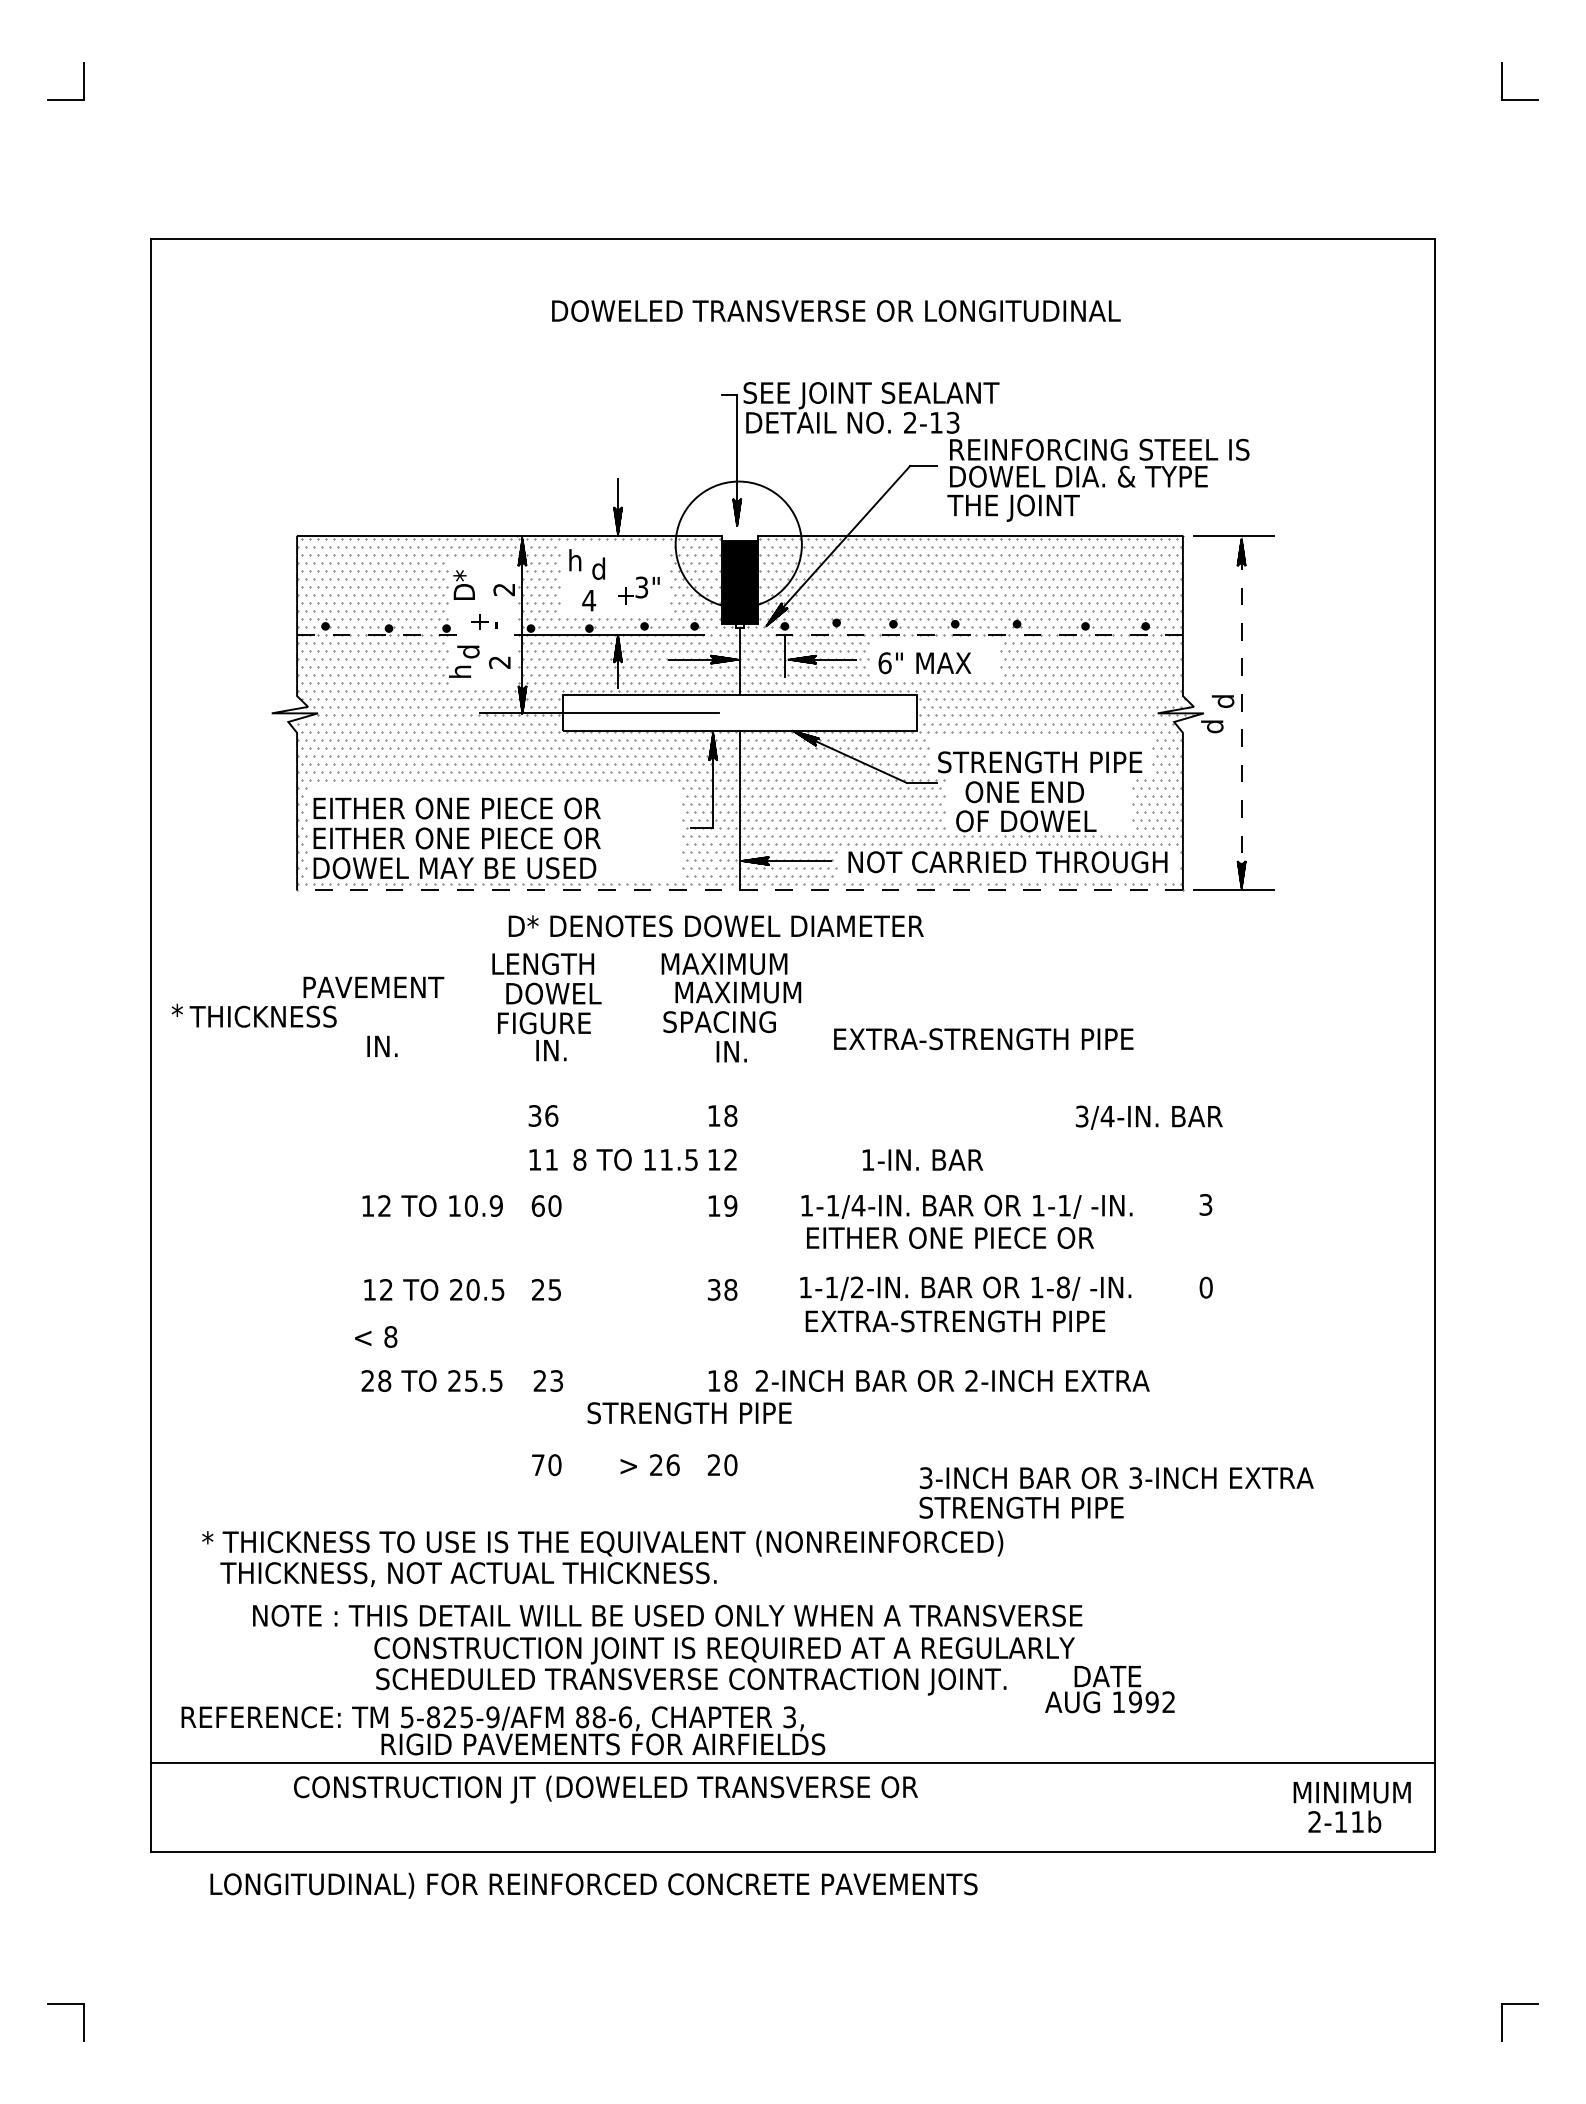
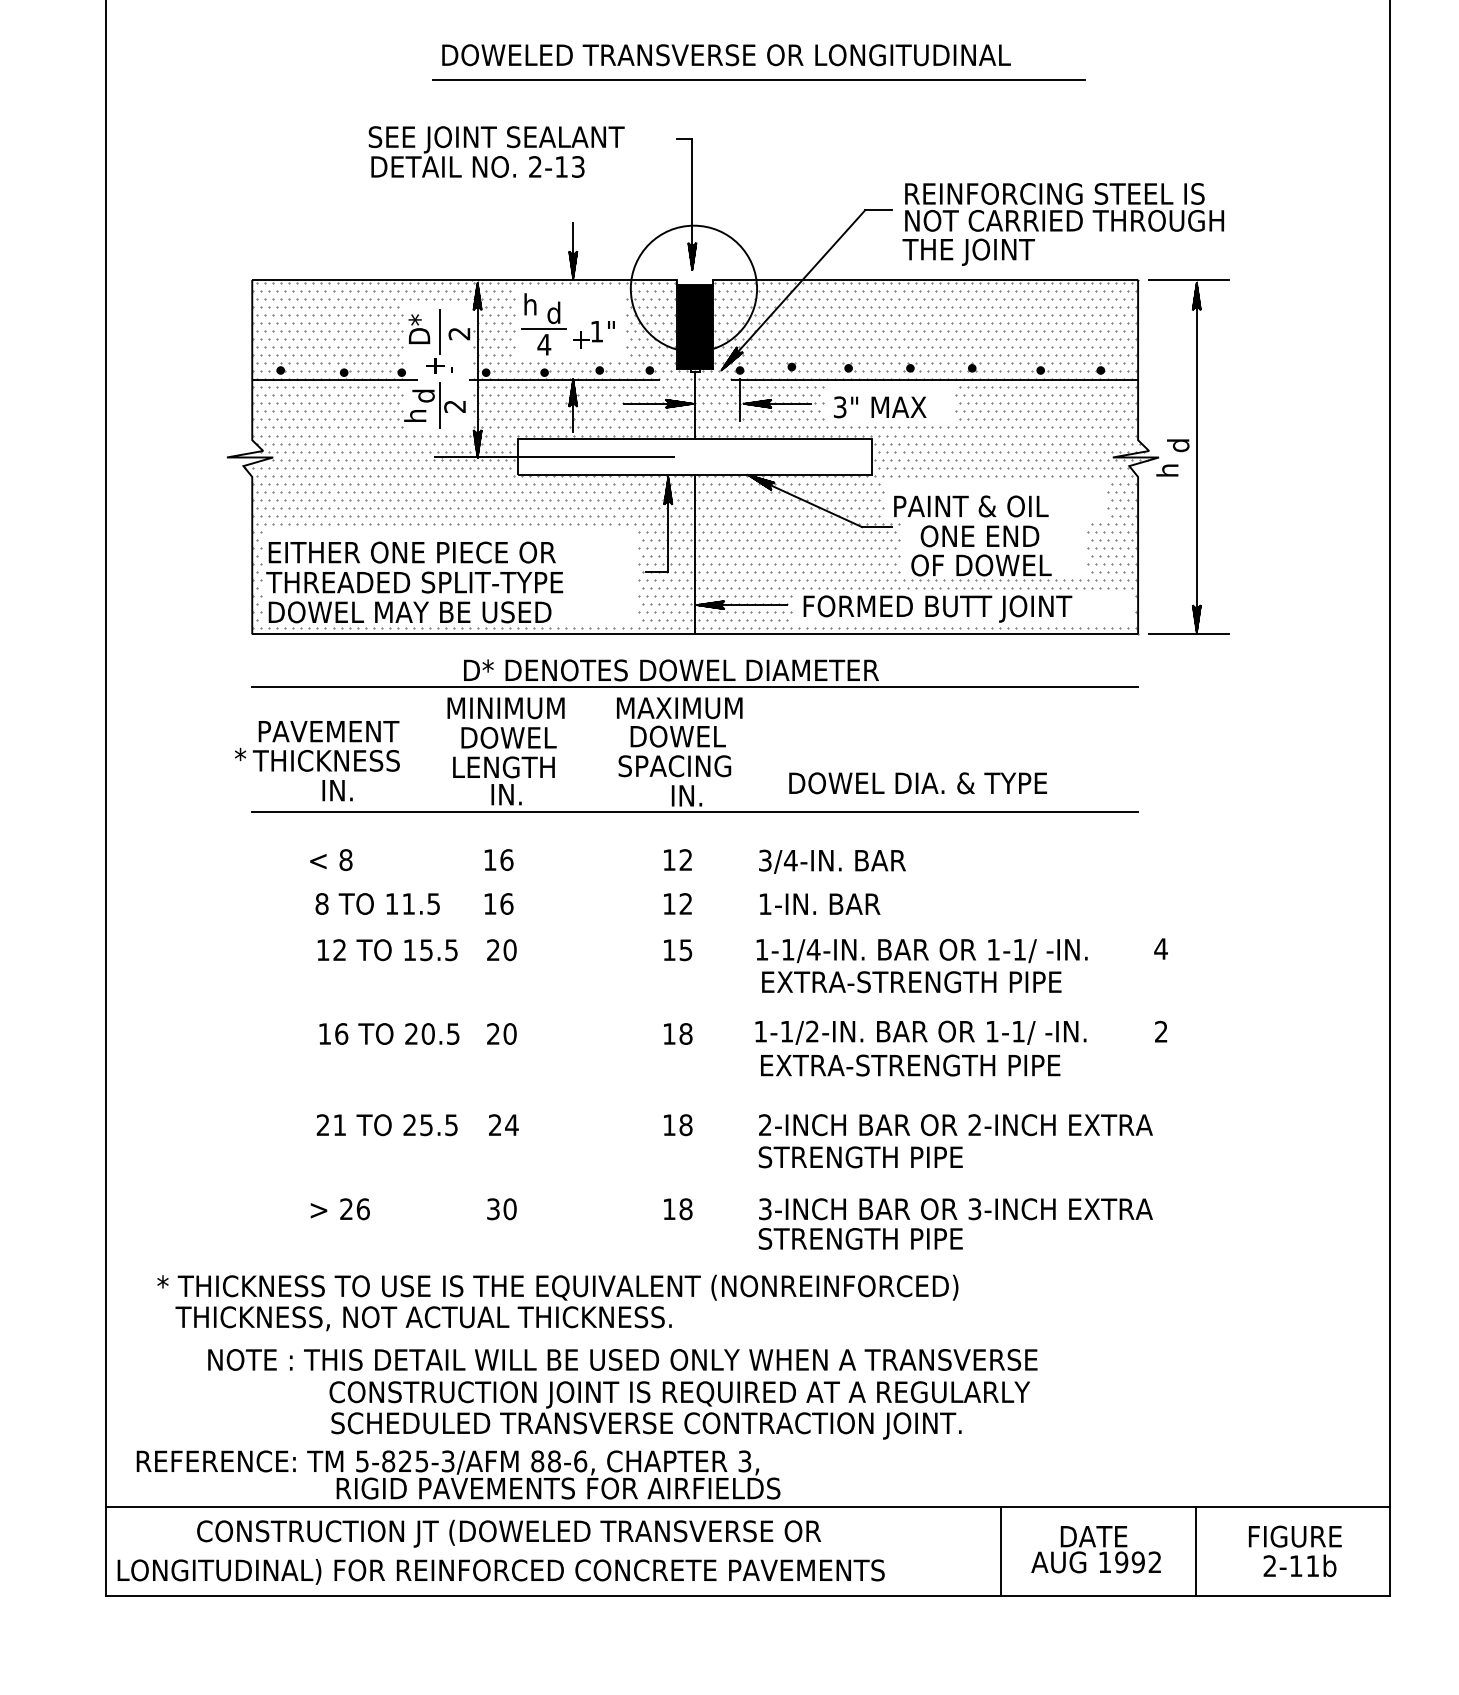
text: (836, 311) -> (726, 55), moved
line: (803, 336) -> (758, 80), added
text: (871, 407) -> (496, 151), moved
text: (1110, 476) -> (1065, 220), DOWEL DIA. & TYPE -> NOT CARRIED THROUGH
line: (588, 584) -> (543, 328), added
text: (641, 587) -> (596, 331), 3" -> 1"
line: (484, 588) -> (439, 332), added
line: (379, 635) -> (334, 379), dashed -> solid
line: (979, 635) -> (934, 379), dashed -> solid
line: (484, 661) -> (439, 405), added
text: (884, 663) -> (839, 407), 6" -> 3"
line: (1241, 713) -> (1196, 457), dashed -> solid
text: (1212, 726) -> (1167, 470), d -> h
text: (1040, 762) -> (995, 506), STRENGTH PIPE -> PAINT & OIL
text: (459, 838) -> (414, 582), EITHER ONE PIECE OR -> THREADED SPLIT-TYPE
text: (1009, 864) -> (964, 608), NOT CARRIED THROUGH -> FORMED BUTT JOINT
line: (740, 890) -> (695, 634), dashed -> solid
line: (739, 943) -> (694, 687), added
text: (551, 964) -> (506, 708), LENGTH -> MINIMUM
text: (739, 992) -> (694, 736), MAXIMUM -> DOWEL
text: (253, 1015) -> (316, 759), moved
text: (549, 1023) -> (504, 767), FIGURE -> LENGTH
text: (984, 1039) -> (939, 783), EXTRA-STRENGTH PIPE -> DOWEL DIA. & TYPE
line: (739, 1067) -> (694, 811), added
text: (534, 1115) -> (489, 859), 36 -> 16
text: (730, 1115) -> (685, 859), 18 -> 12
text: (1148, 1117) -> (831, 861), moved
text: (551, 1159) -> (506, 903), 11 -> 16
text: (635, 1159) -> (377, 903), moved
text: (922, 1159) -> (819, 903), moved
text: (1205, 1204) -> (1160, 948), 3 -> 4
text: (483, 1205) -> (438, 949), 10.9 -> 15.5
text: (537, 1205) -> (492, 949), 60 -> 20
text: (730, 1205) -> (685, 949), 19 -> 15
text: (964, 1238) -> (919, 982), EITHER ONE PIECE OR -> EXTRA-STRENGTH PIPE
text: (1063, 1287) -> (1018, 1031), 1-8/ -> 1-1/
text: (1205, 1287) -> (1160, 1031), 0 -> 2
text: (386, 1289) -> (341, 1033), 12 -> 16
text: (554, 1289) -> (509, 1033), 25 -> 20
text: (713, 1289) -> (668, 1033), 38 -> 18
text: (376, 1336) -> (331, 859), moved
text: (384, 1380) -> (339, 1124), 28 -> 21
text: (556, 1380) -> (511, 1124), 23 -> 24
text: (952, 1380) -> (955, 1124), moved
text: (689, 1413) -> (860, 1157), moved
text: (722, 1464) -> (677, 1208), 20 -> 18
text: (538, 1465) -> (493, 1209), 70 -> 30
text: (649, 1465) -> (339, 1209), moved
text: (1116, 1492) -> (955, 1223), moved
text: (1109, 1689) -> (1095, 1549), moved
text: (492, 1717) -> (447, 1461), 5-825-9/AFM -> 5-825-3/AFM
text: (605, 1789) -> (508, 1533), moved
text: (1353, 1792) -> (1308, 1536), MINIMUM -> FIGURE
line: (1045, 1807) -> (1000, 1551), added
line: (1240, 1807) -> (1195, 1551), added
text: (593, 1885) -> (500, 1571), moved

